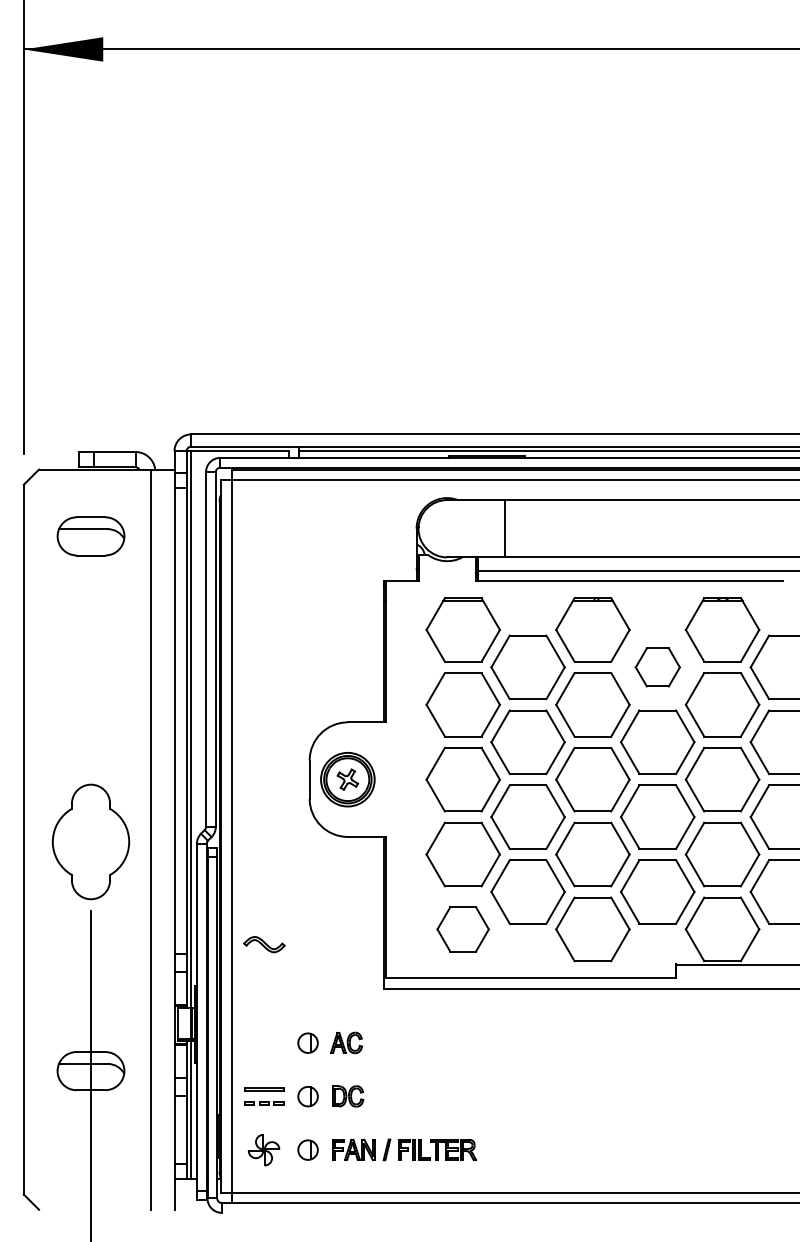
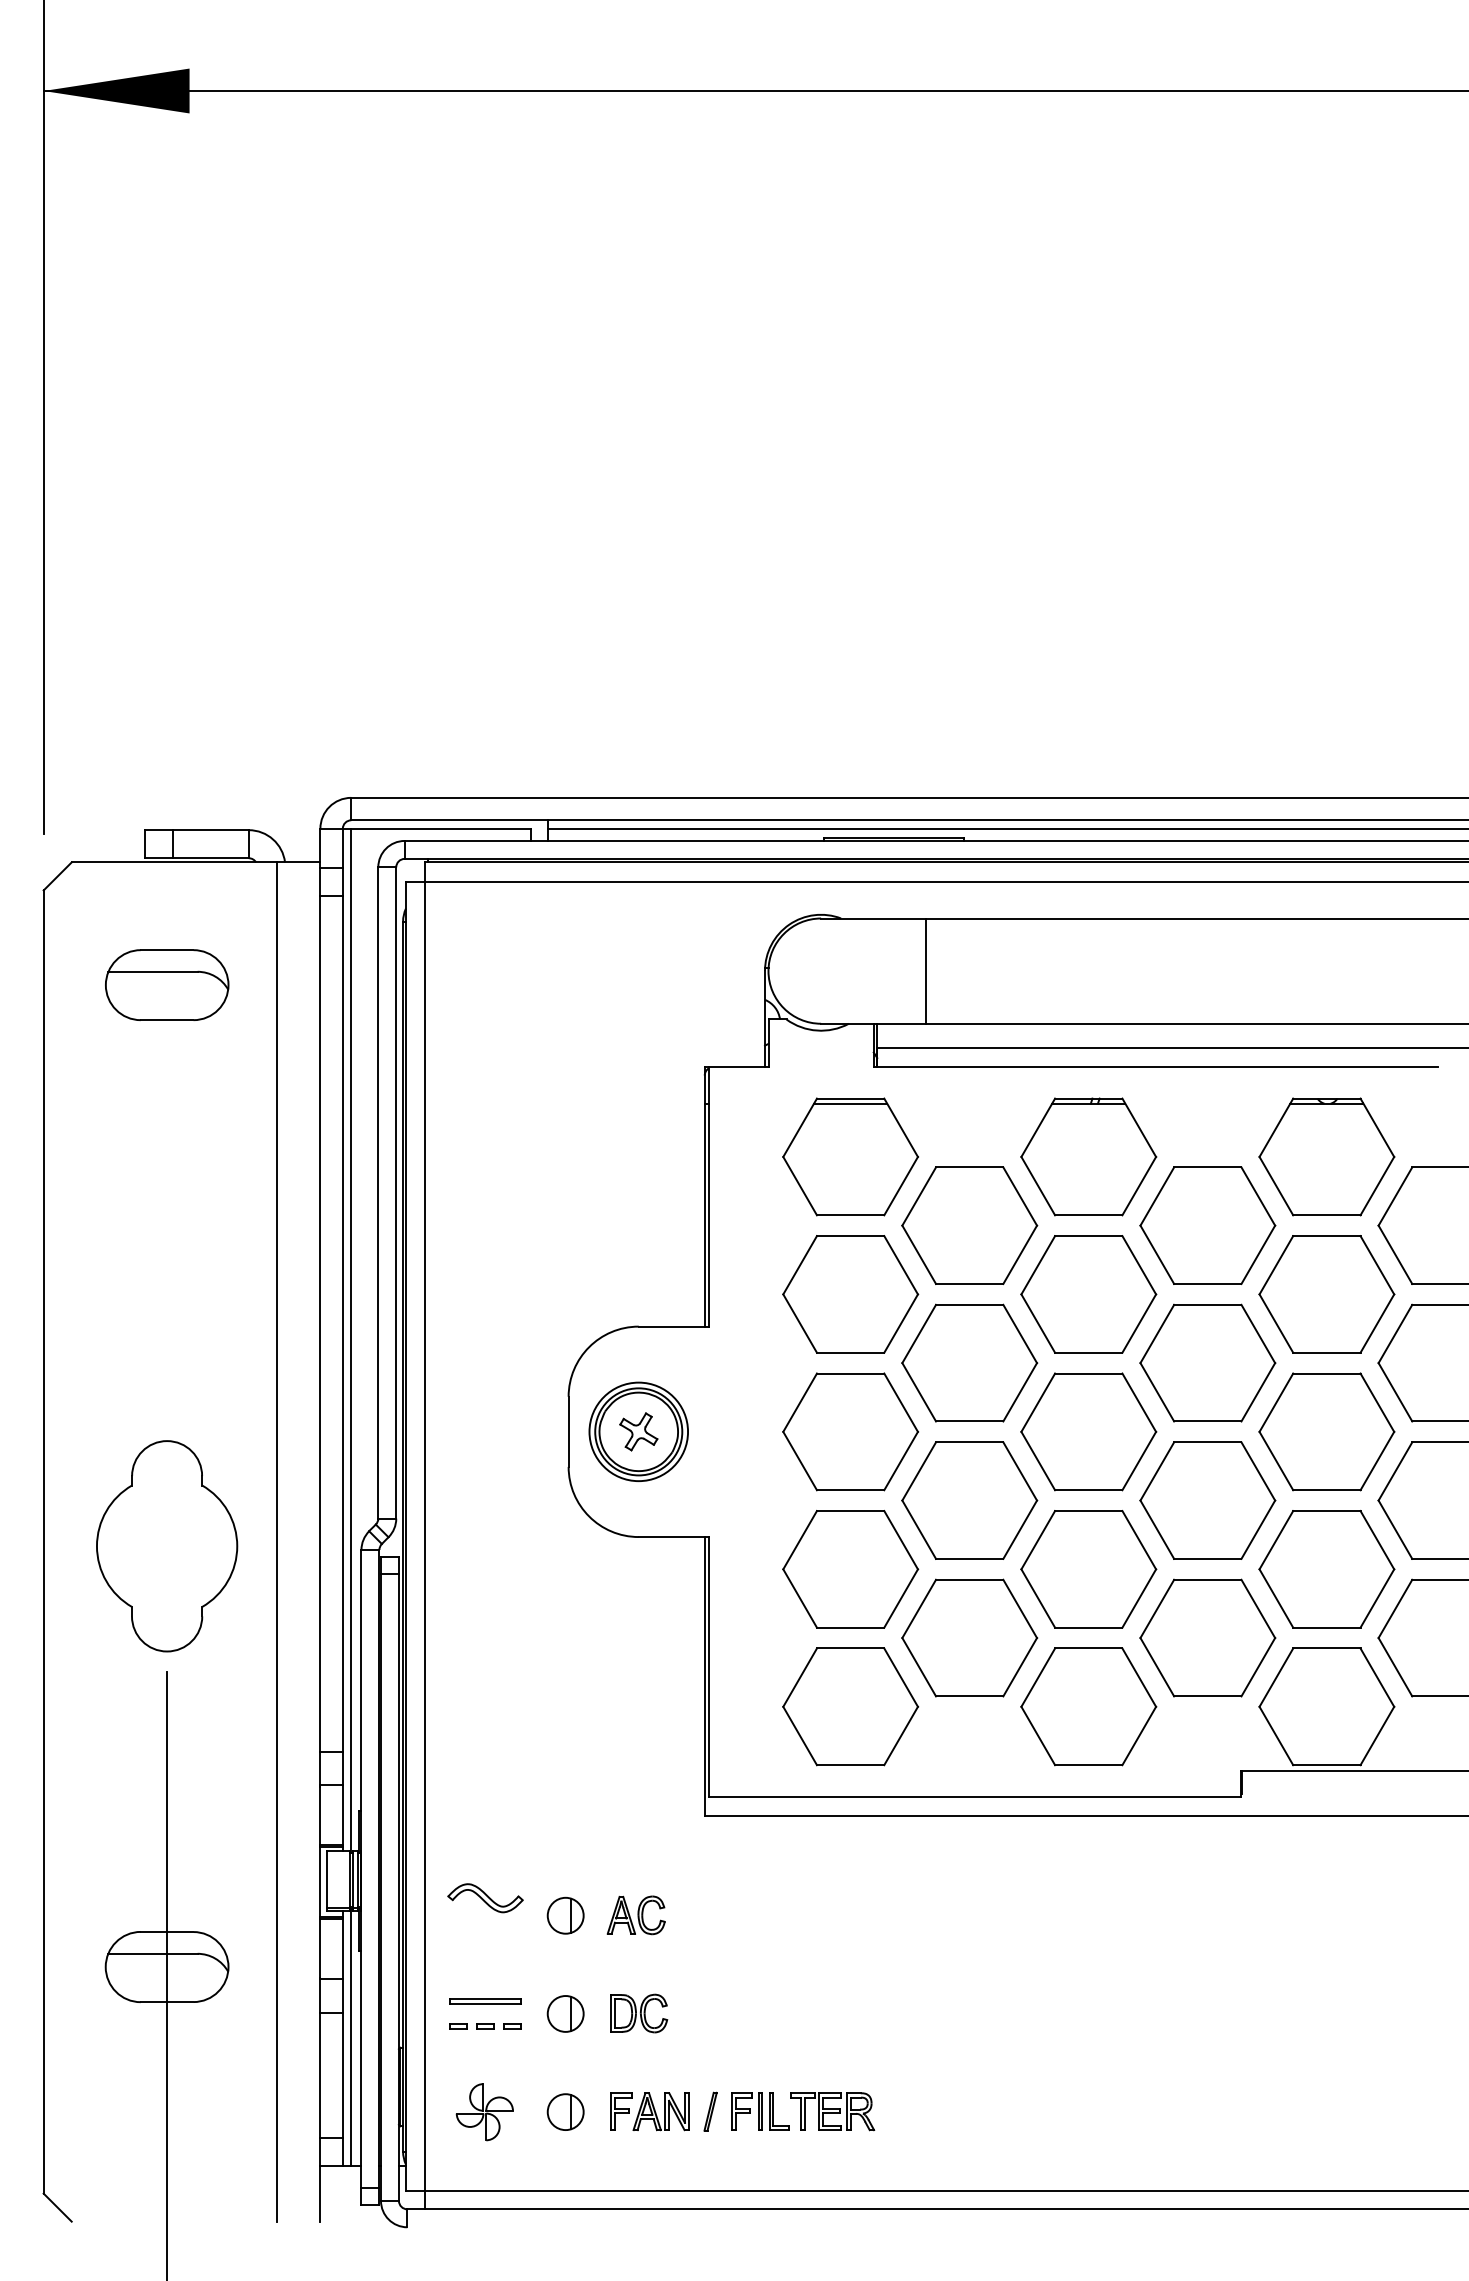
part: (657, 667) -> (1207, 1225), size x1.67
part: (462, 929) -> (849, 1706), size x1.43
part: (264, 944) -> (485, 1897), moved

